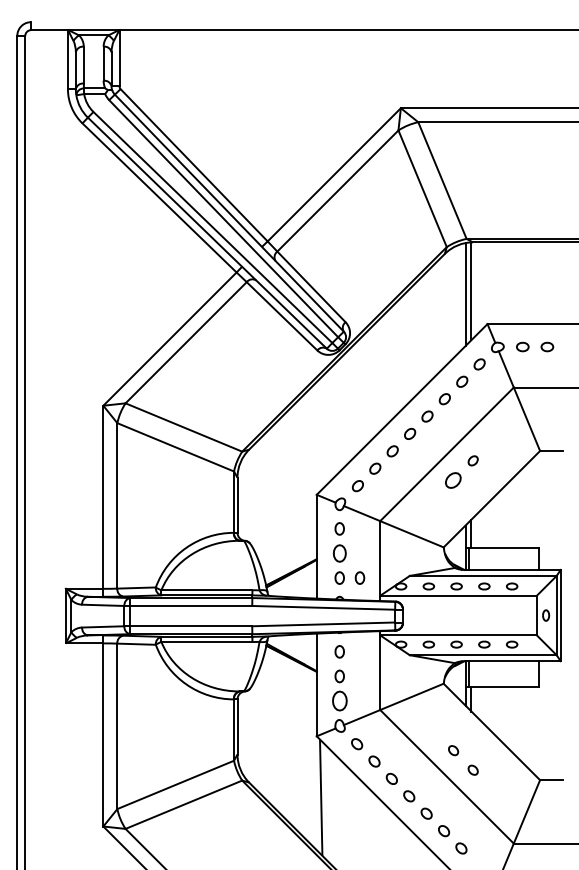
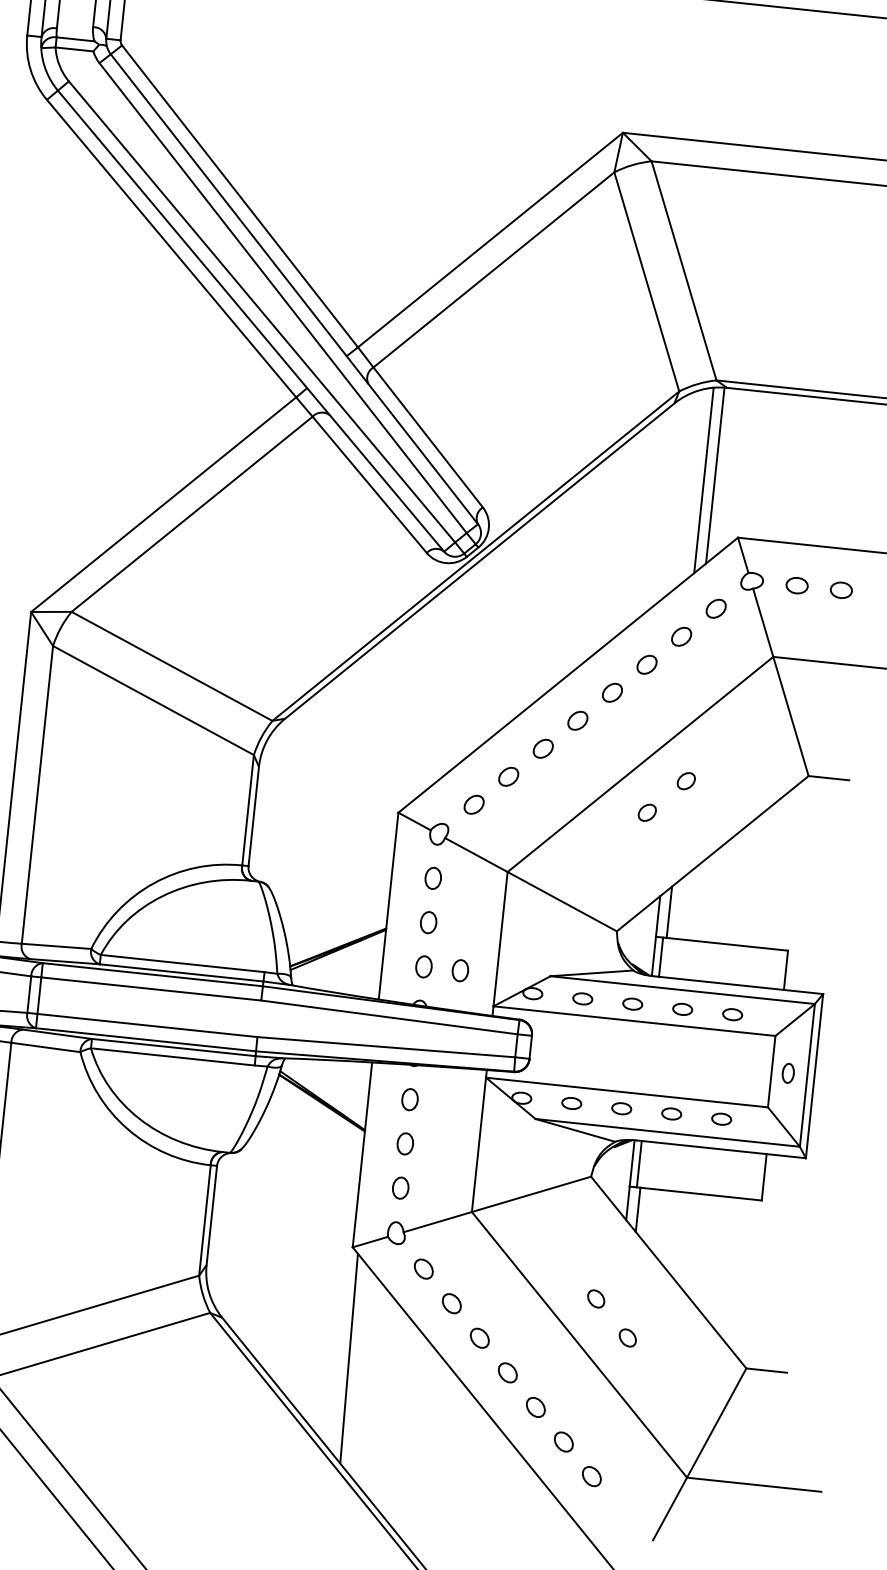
part: (453, 480) -> (647, 812), size x0.62
part: (339, 553) -> (428, 922), size x0.71
part: (339, 700) -> (400, 1187), size x0.62

